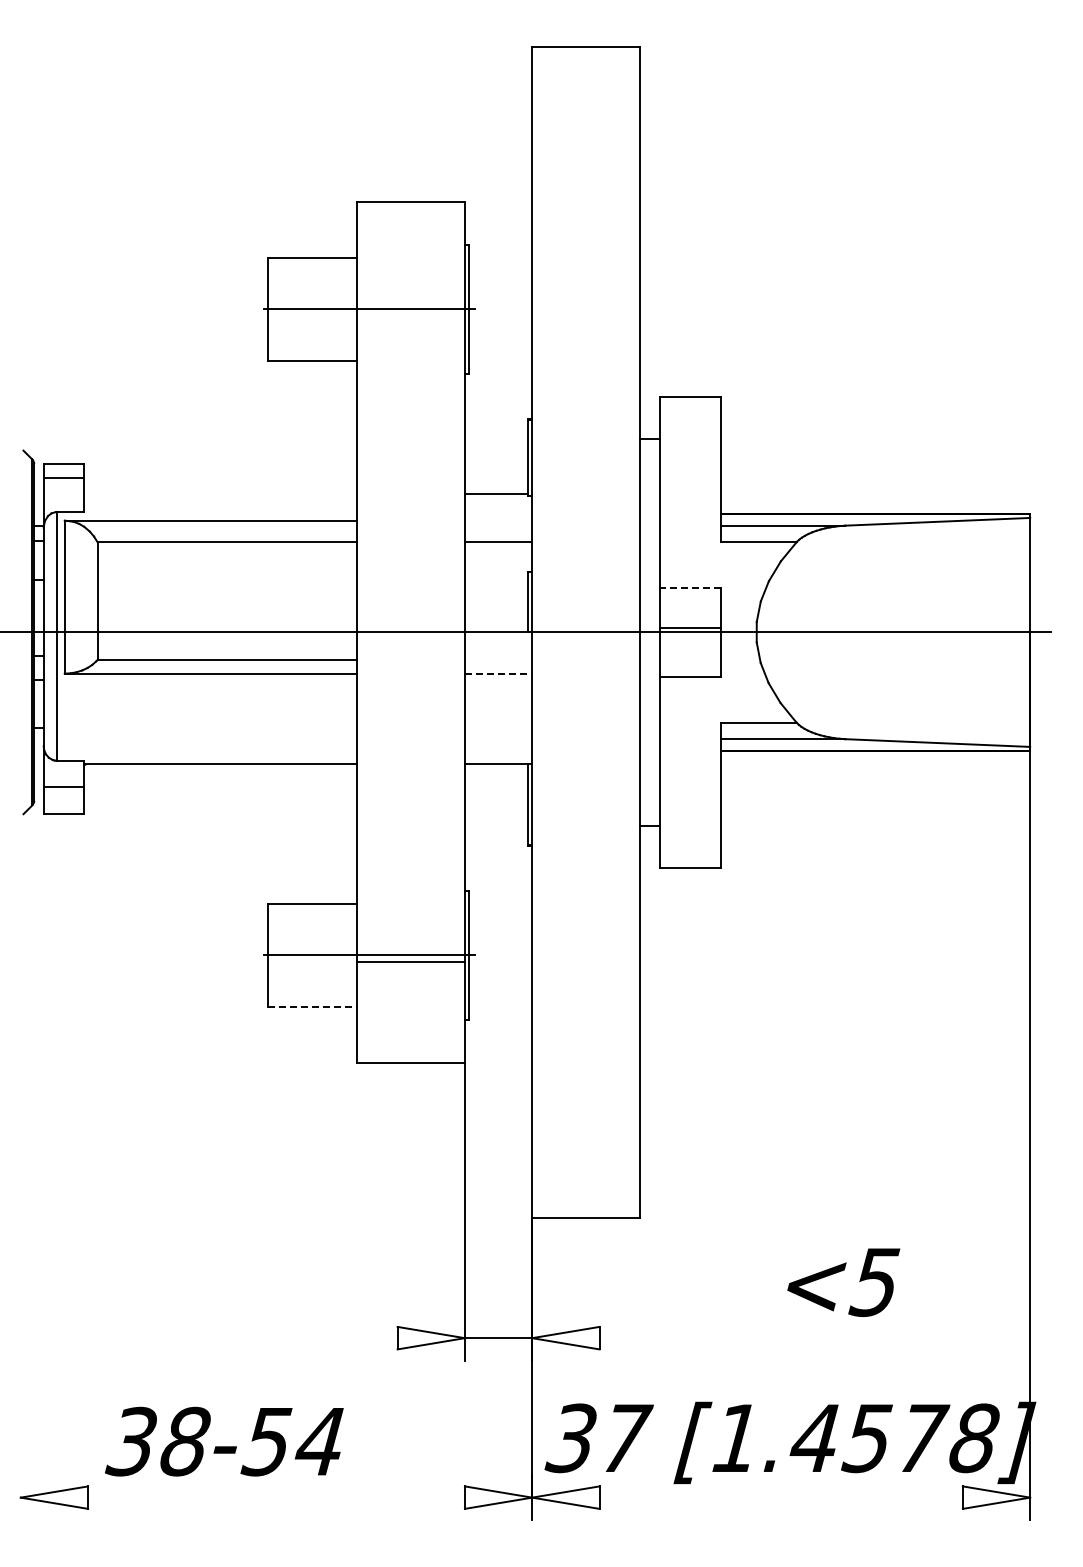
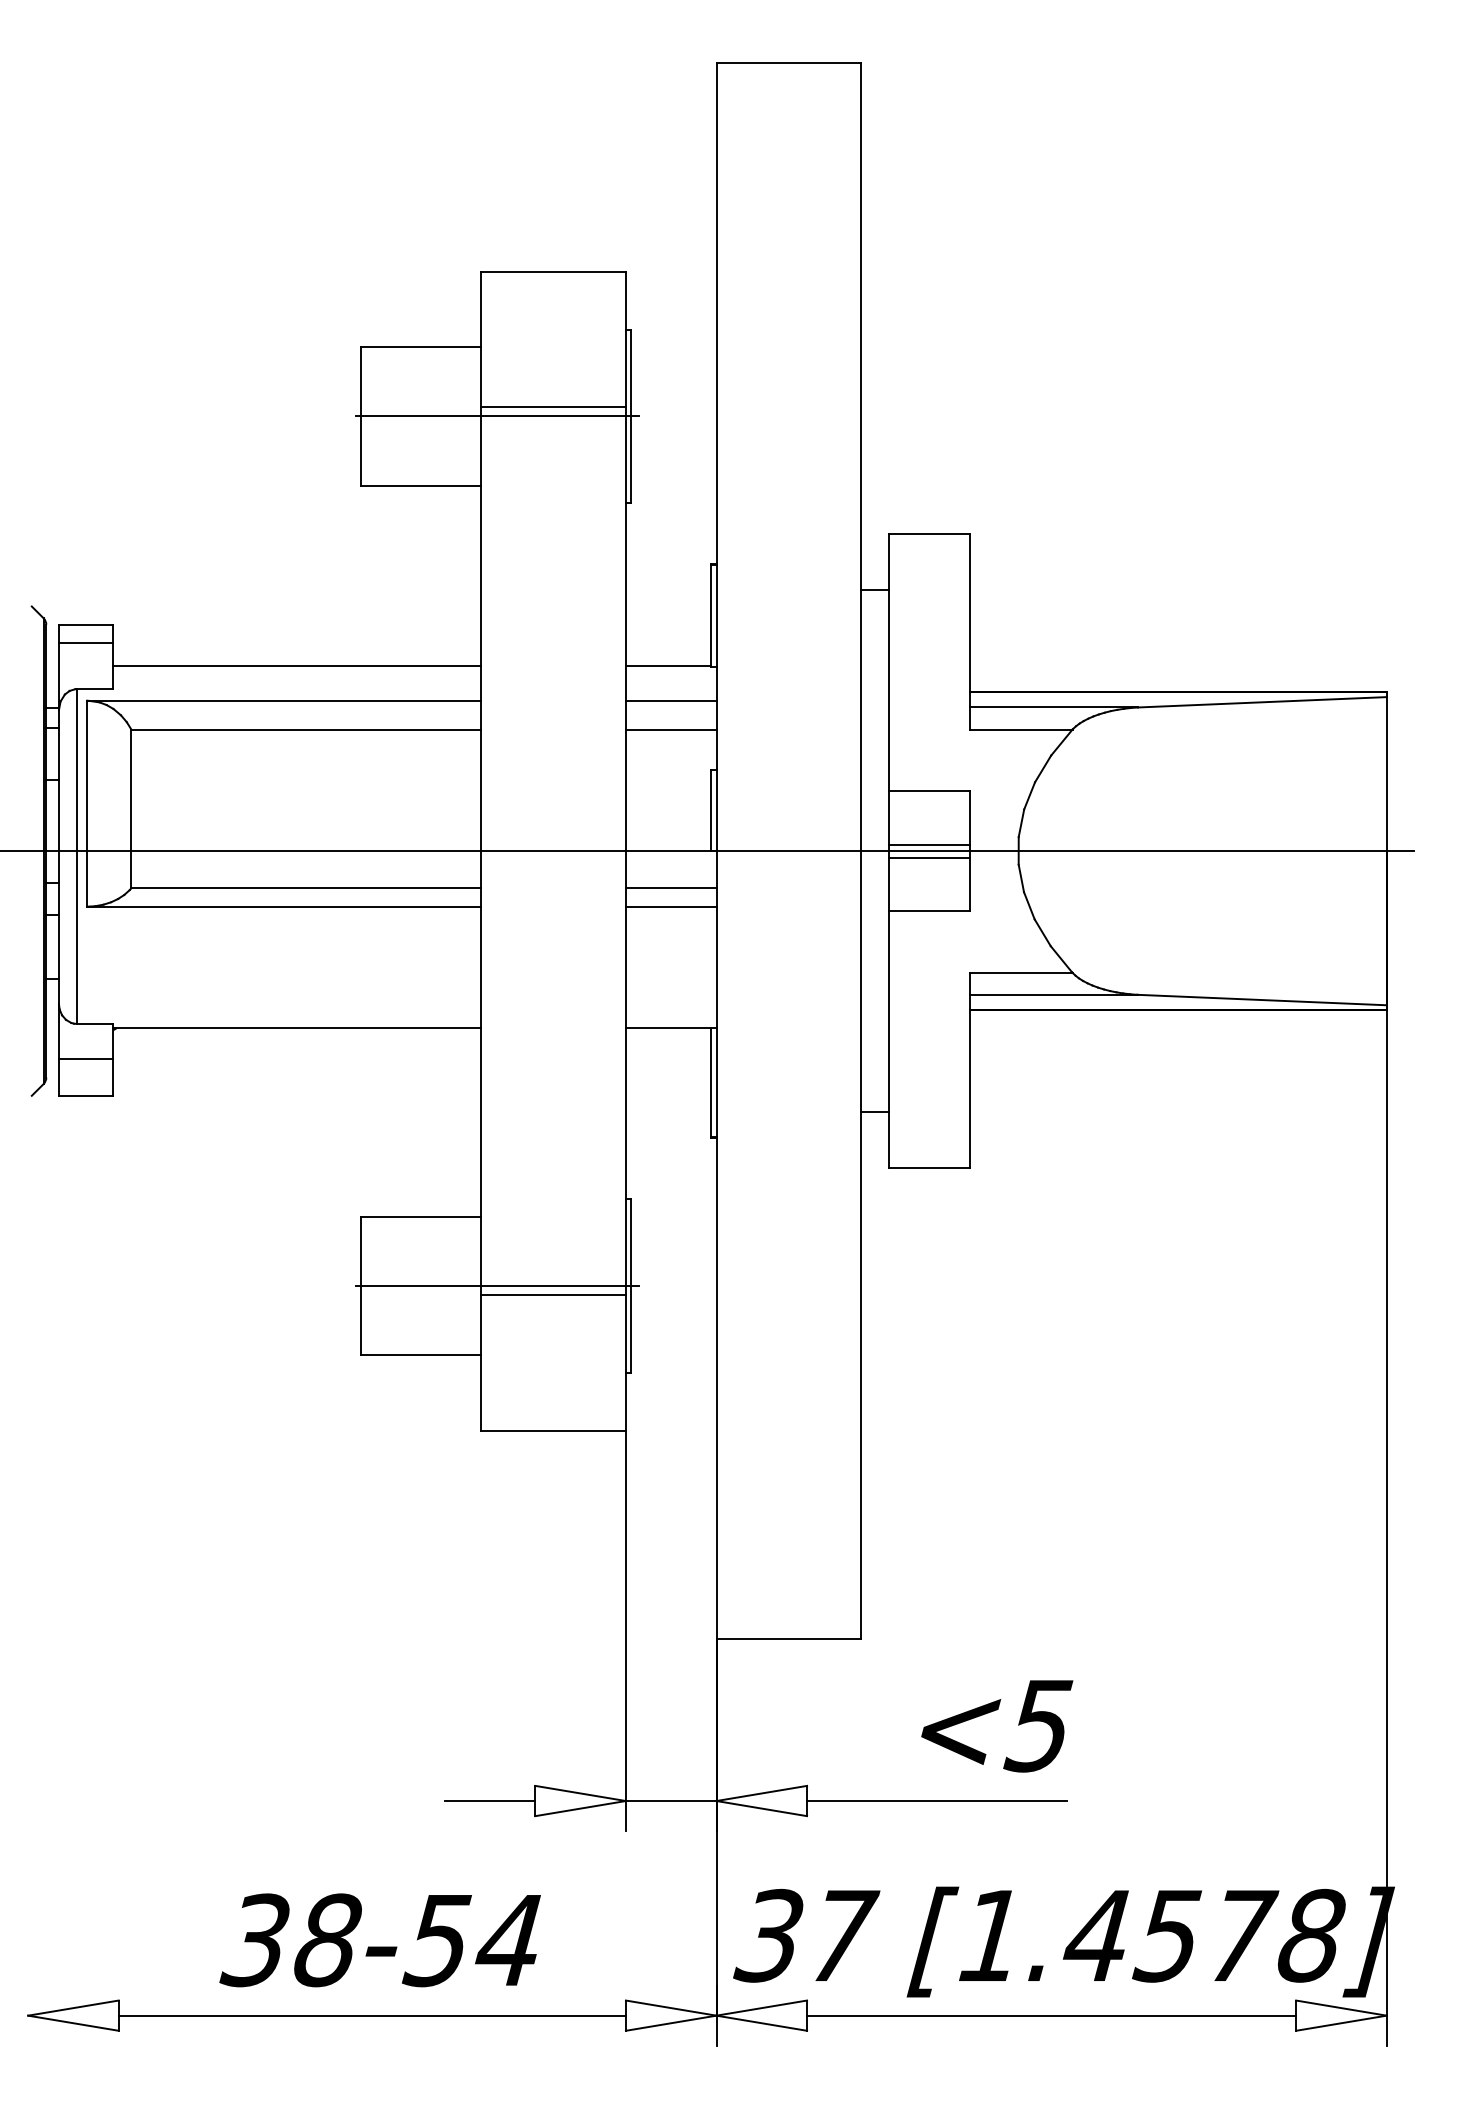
line: (410, 302) -> (552, 407), added
line: (220, 494) -> (296, 665), added
line: (498, 520) -> (671, 700), added
line: (689, 587) -> (928, 790), dashed -> solid
line: (690, 637) -> (929, 857), added
line: (498, 659) -> (671, 887), added
line: (498, 673) -> (671, 906), dashed -> solid
line: (313, 1006) -> (422, 1354), dashed -> solid
text: (843, 1282) -> (996, 1726), moved
line: (363, 1338) -> (489, 1801), added
line: (695, 1338) -> (936, 1801), added
text: (224, 1441) -> (380, 1940), moved
line: (276, 1497) -> (372, 2015), added
line: (780, 1497) -> (1050, 2015), added

